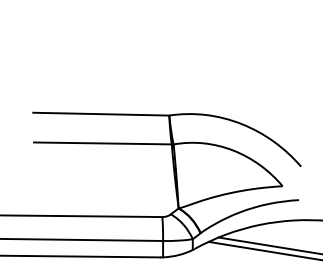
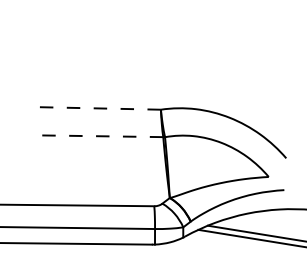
line: (100, 114) -> (95, 108), solid -> dashed
line: (102, 143) -> (97, 136), solid -> dashed

